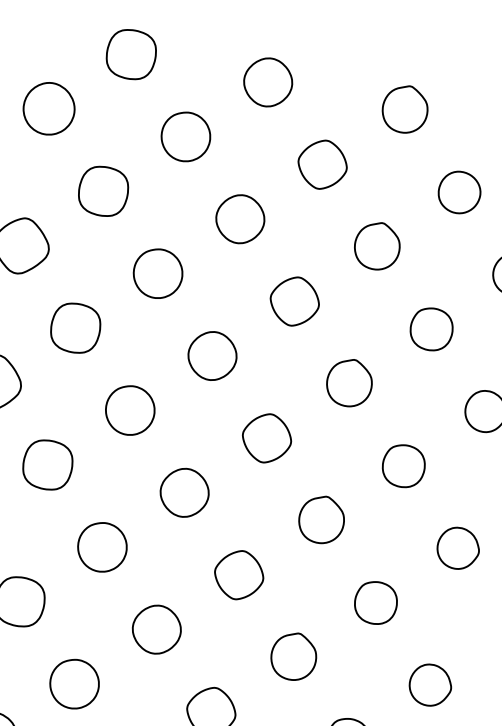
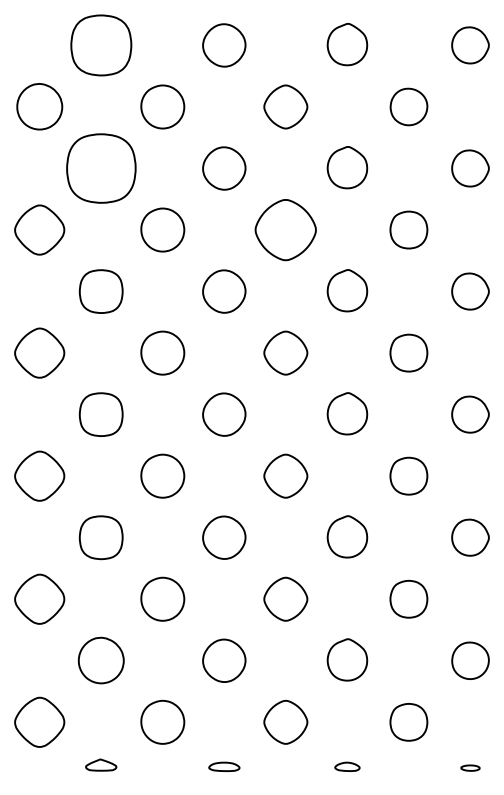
part: (130, 54) -> (100, 45), size x1.4
part: (102, 191) -> (100, 168), size x1.6
part: (294, 300) -> (285, 229), size x1.4

